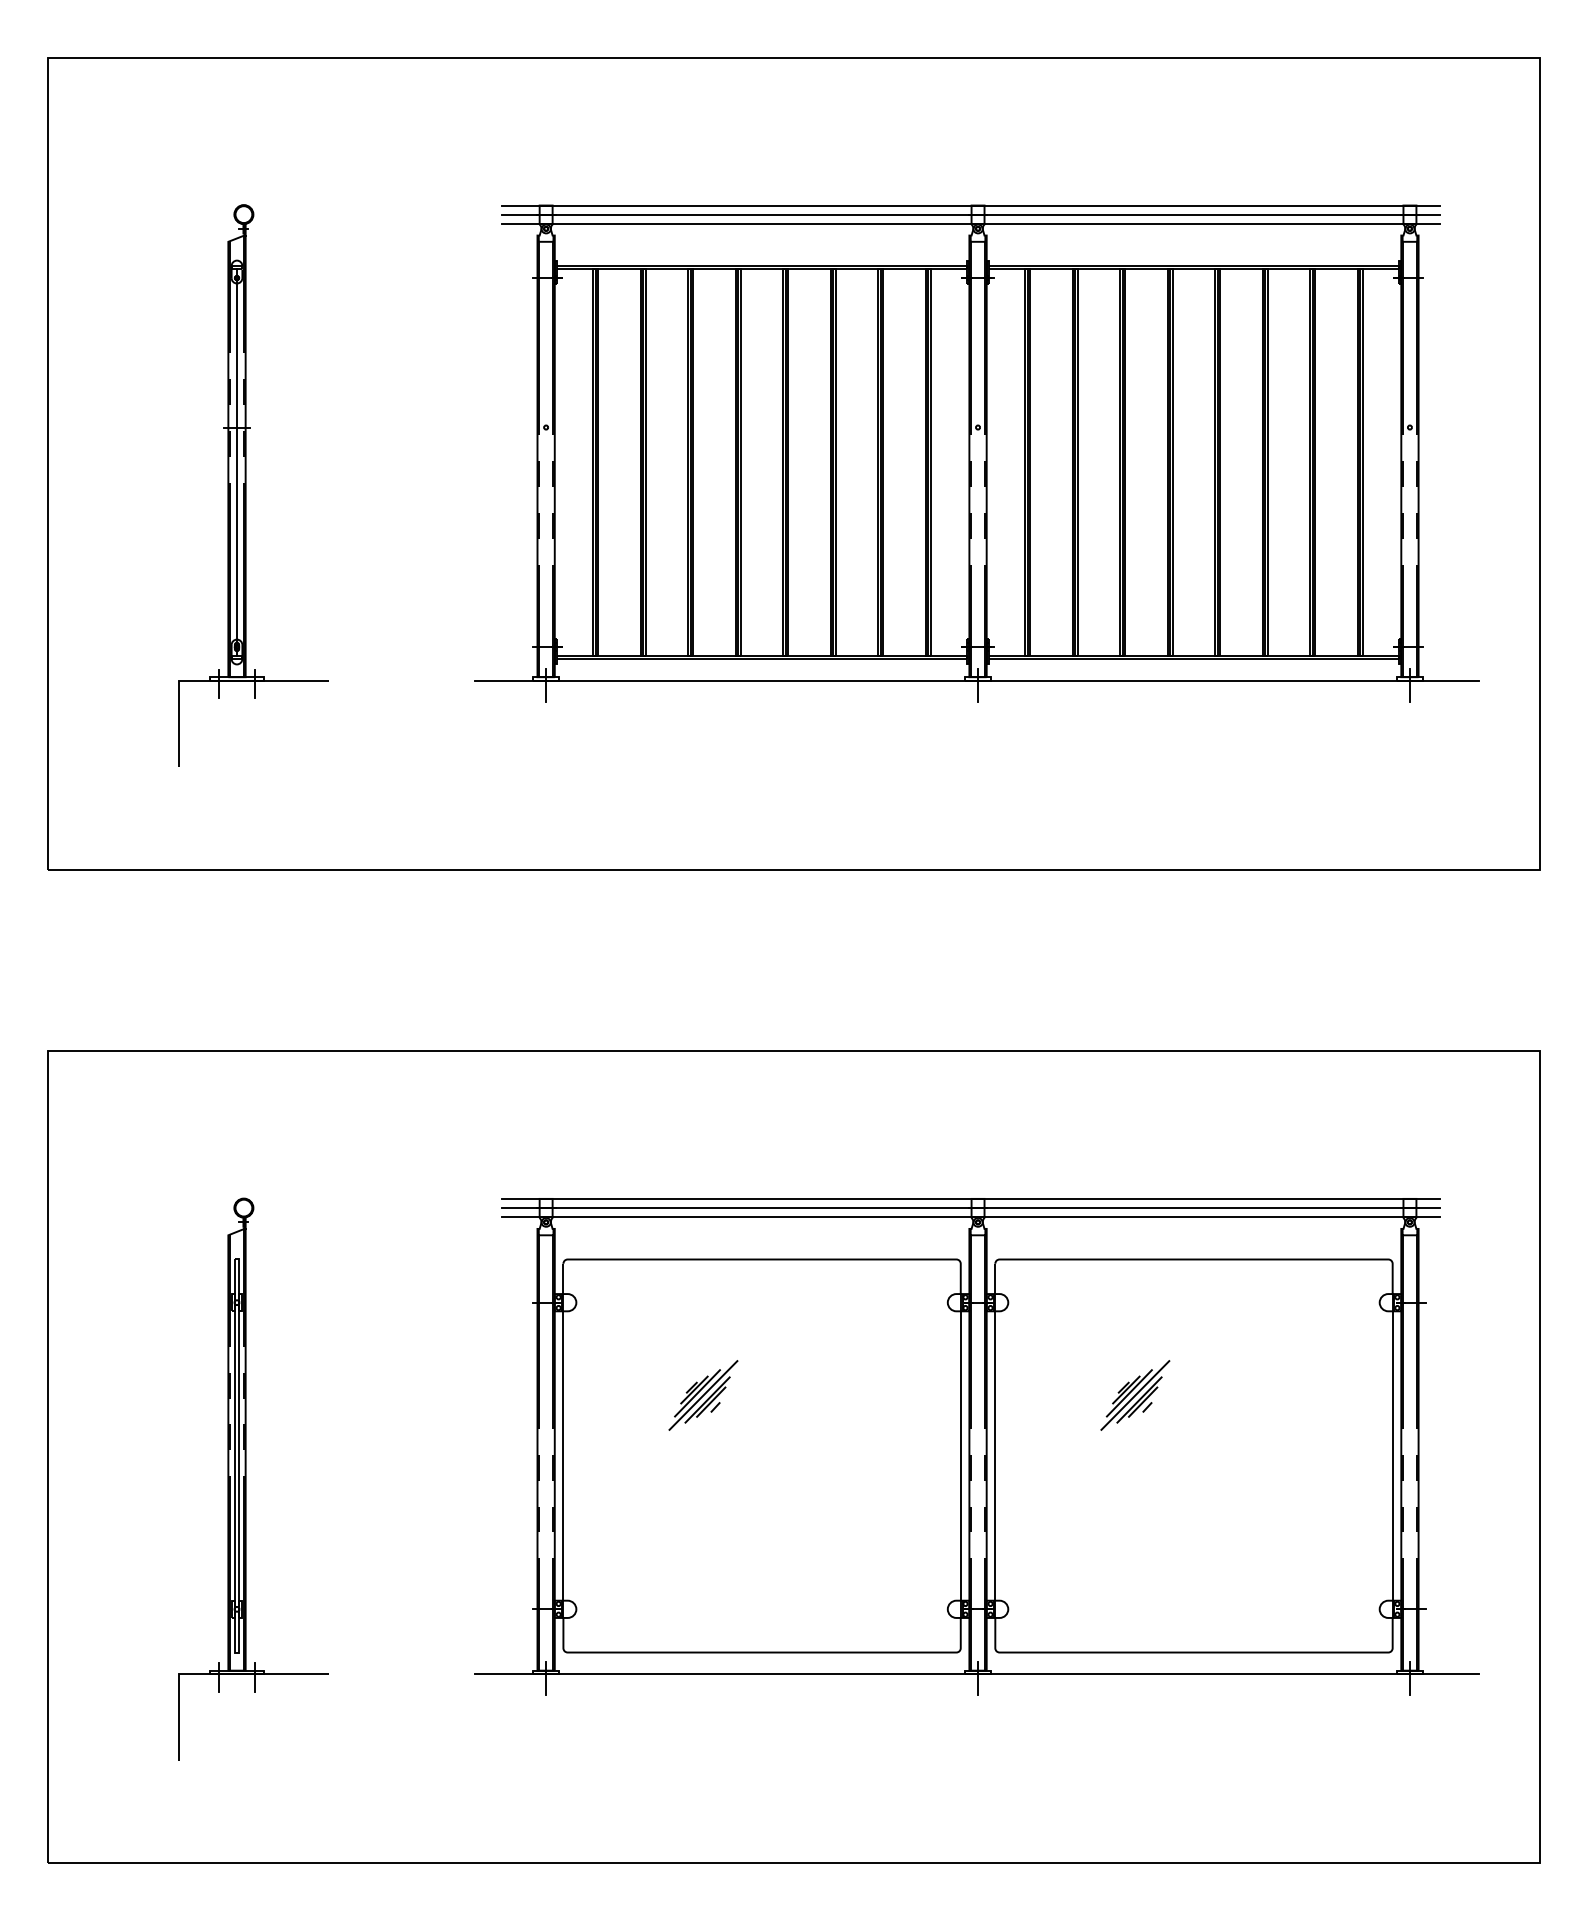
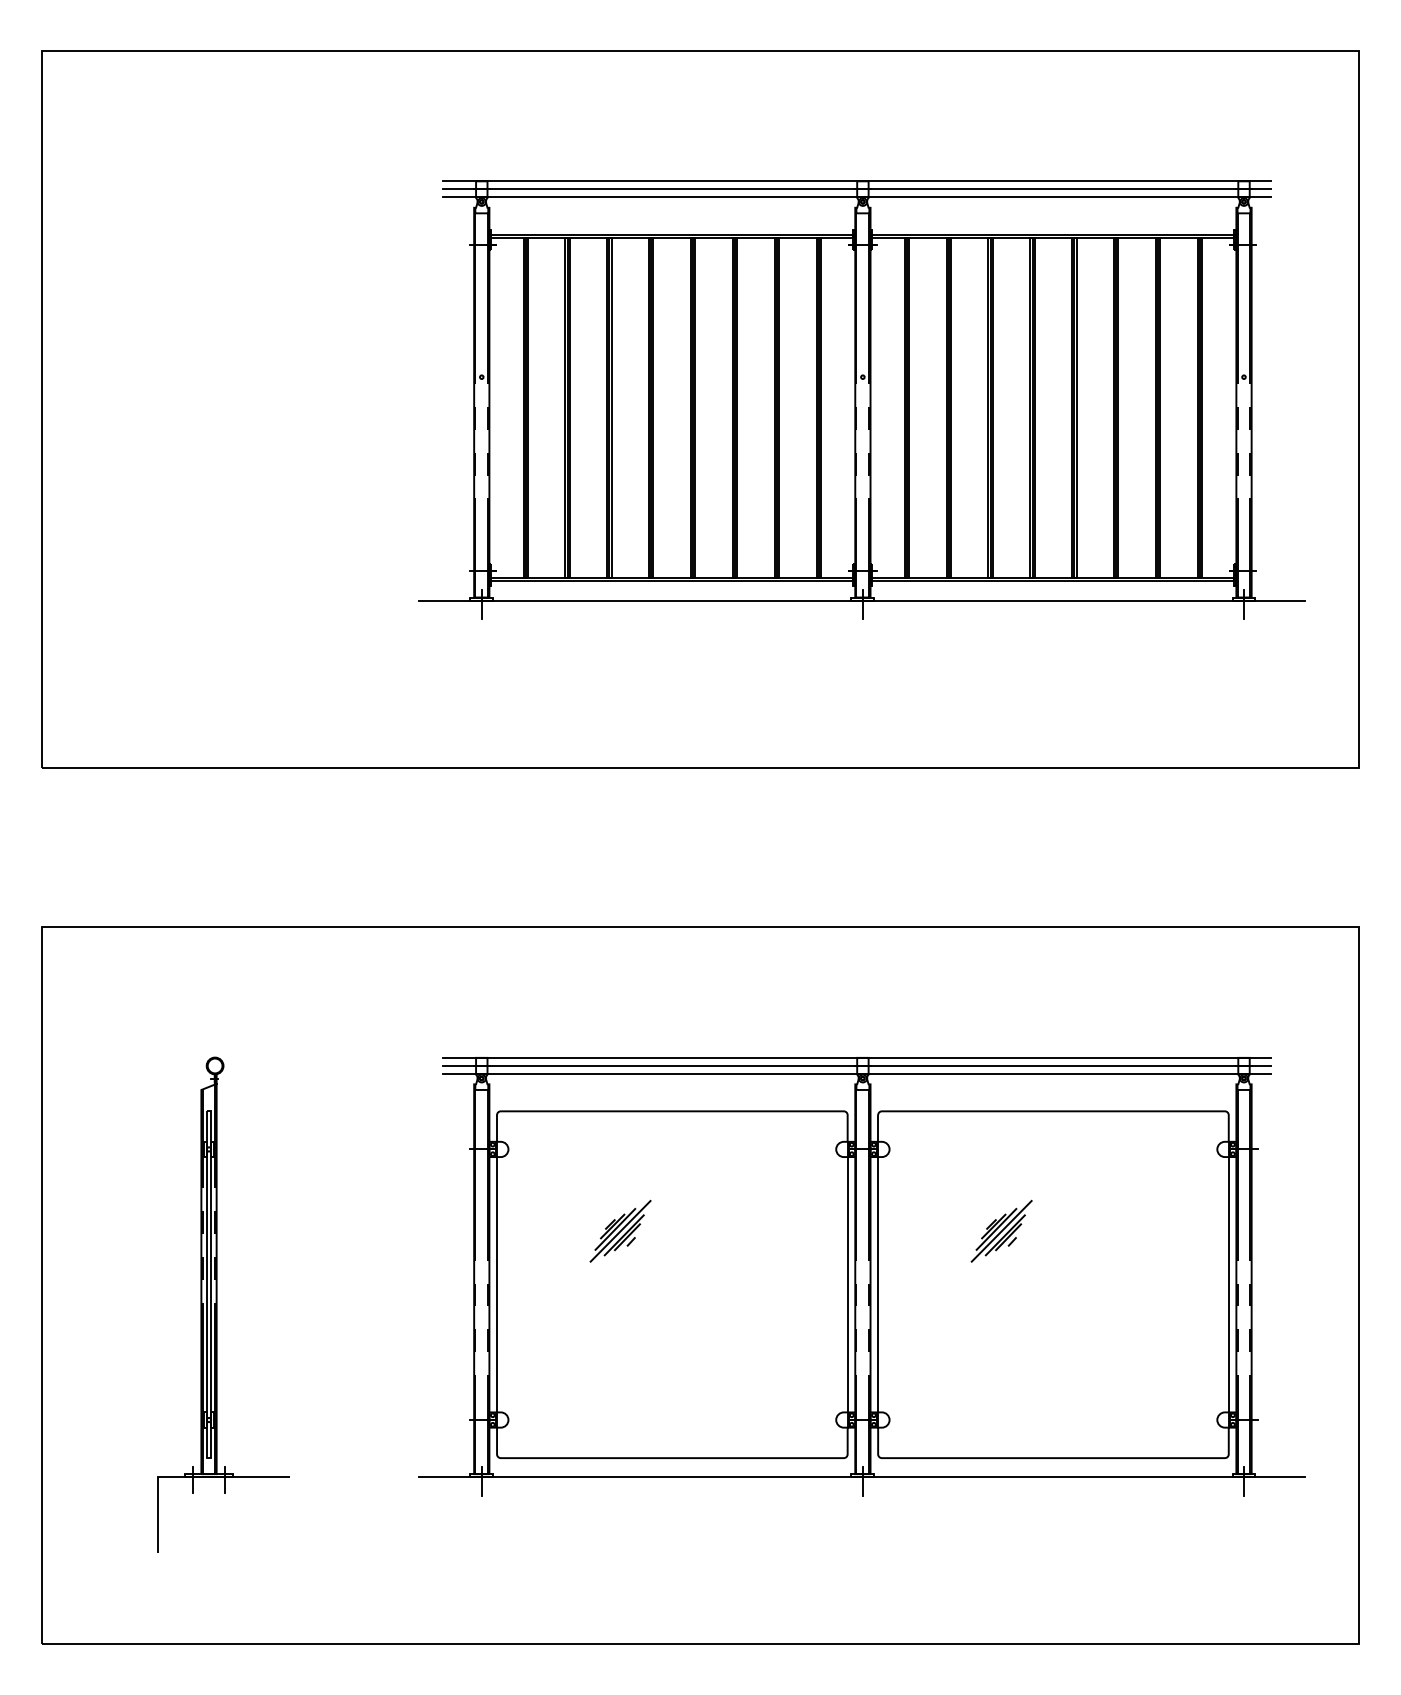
part: (246, 485) -> (217, 428), removed

